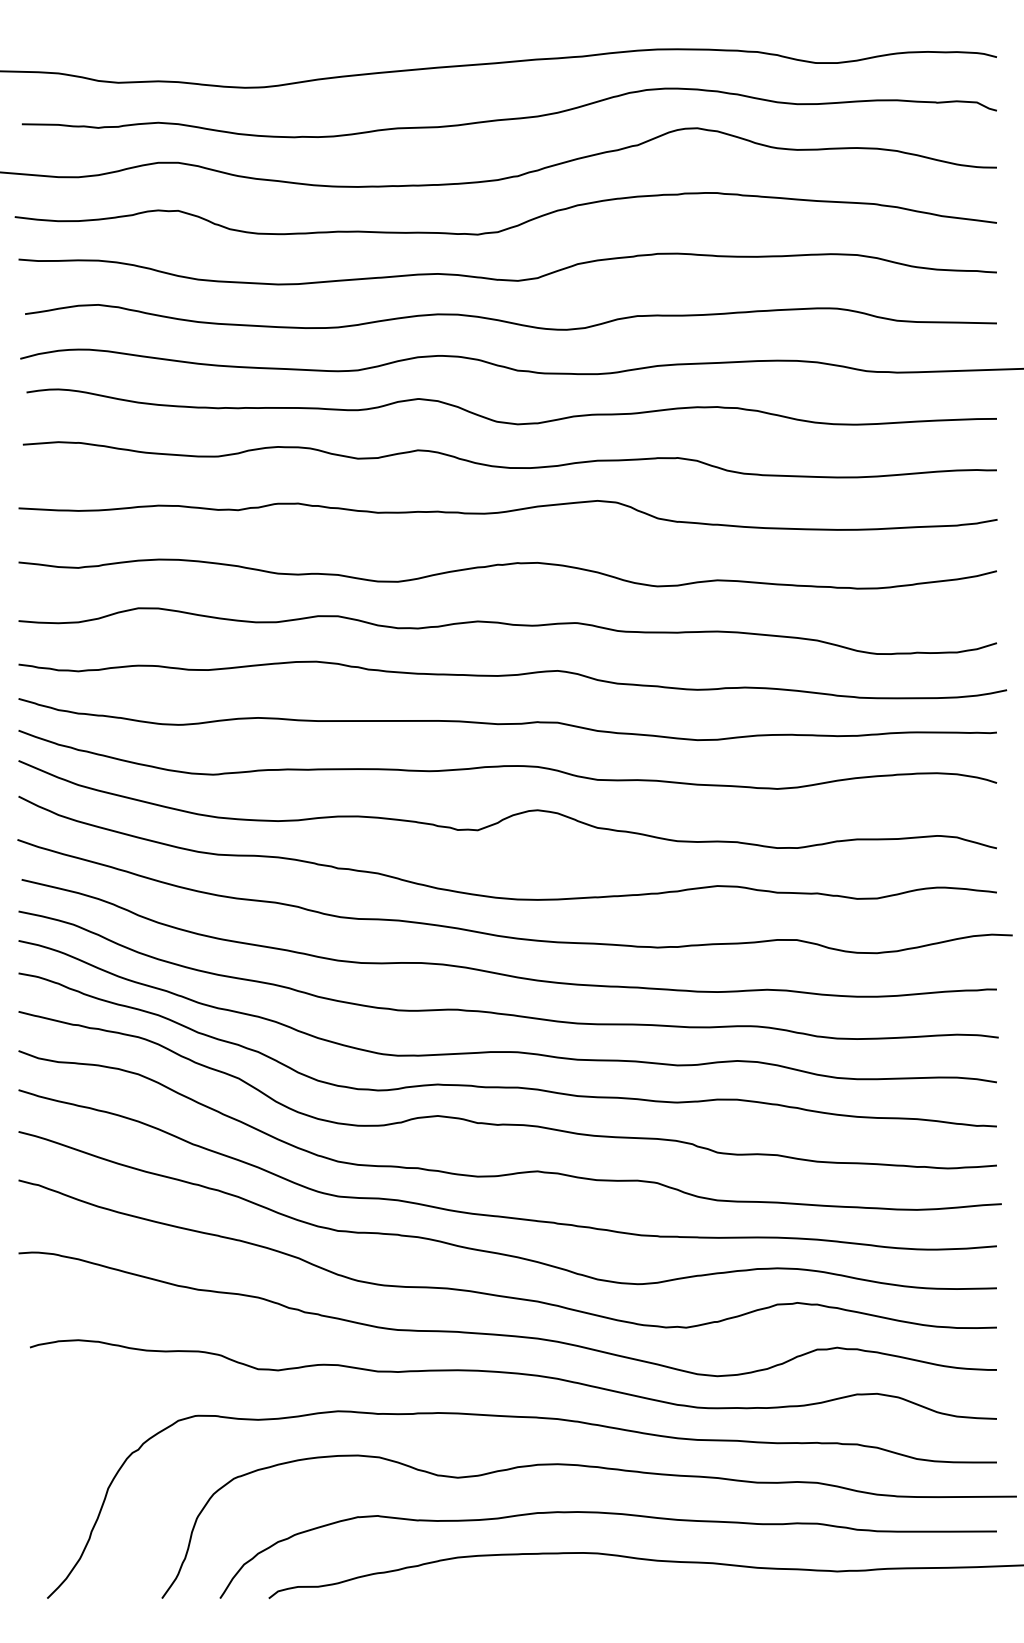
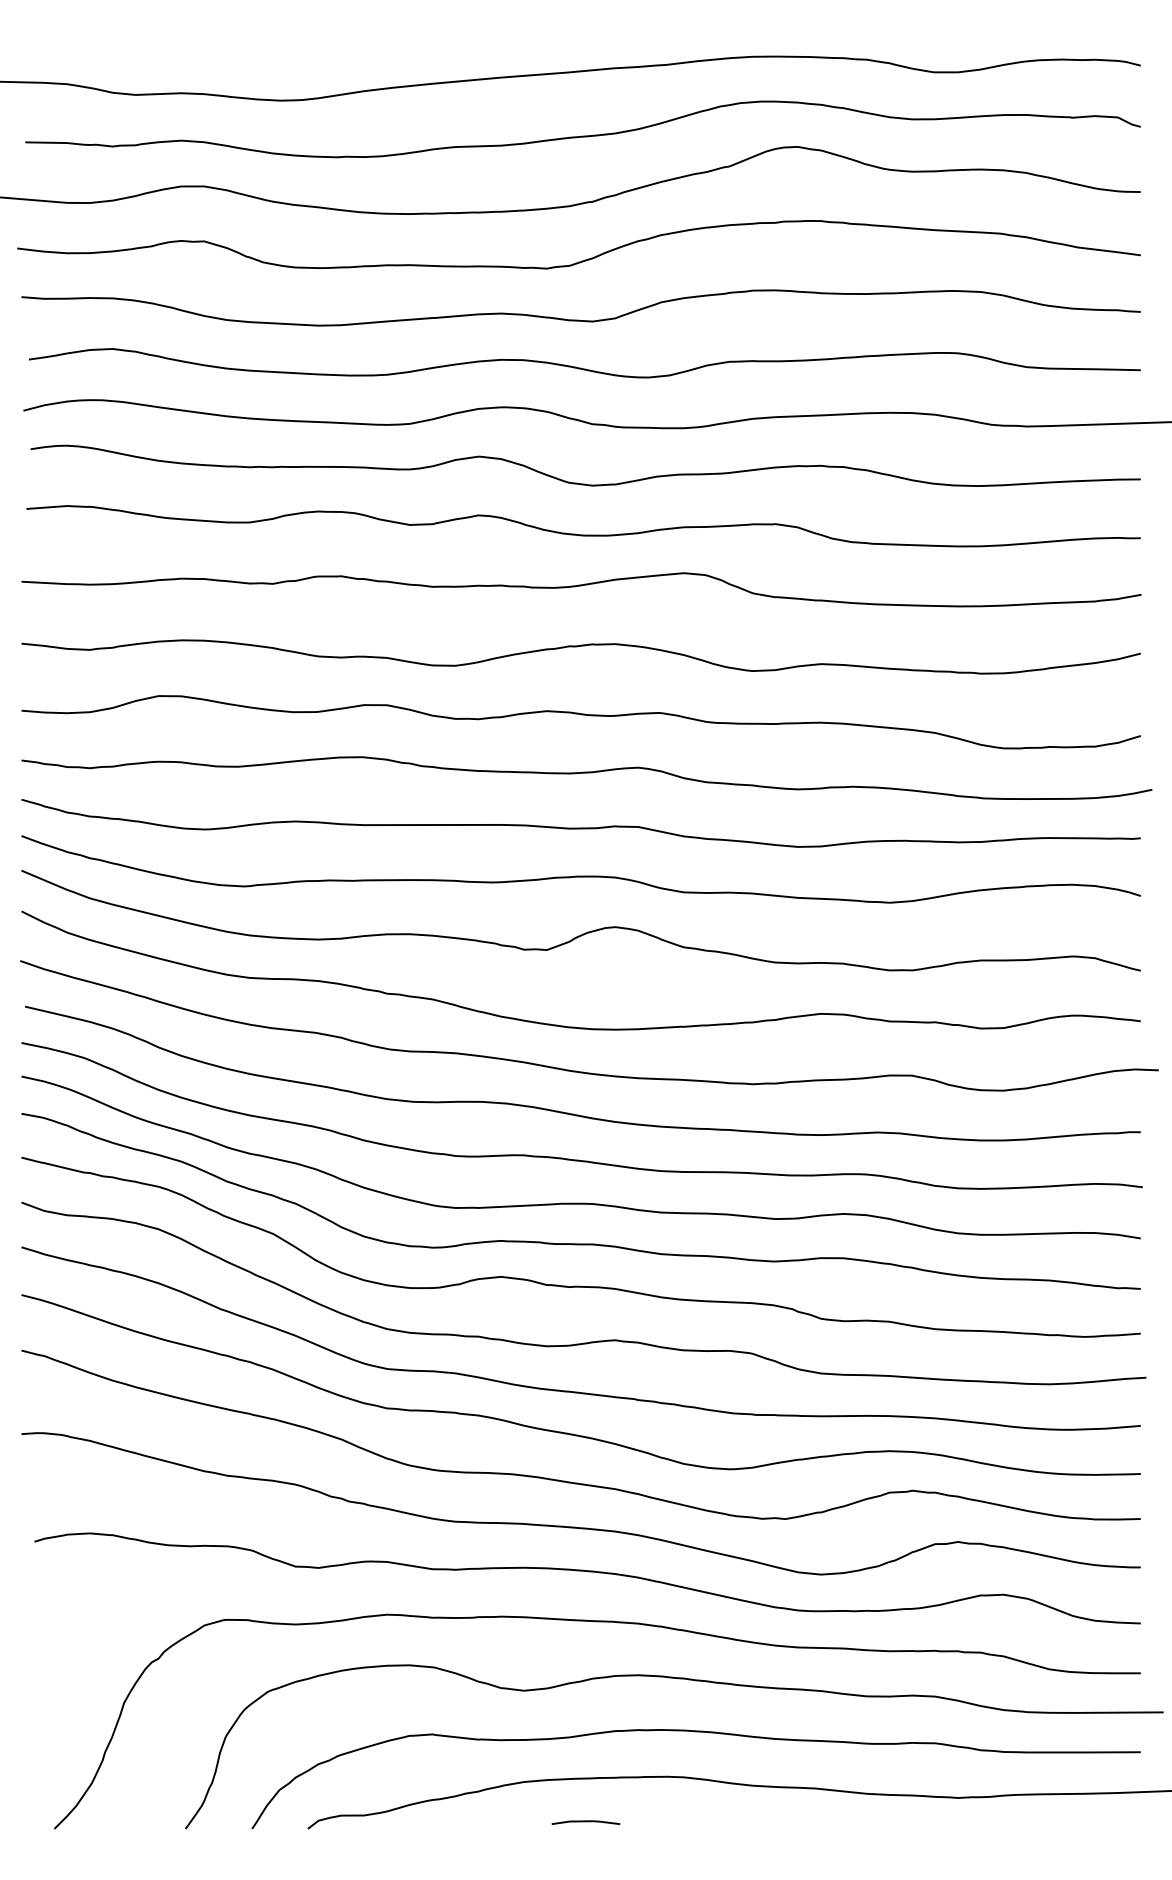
line: (511, 1592) -> (585, 1822), added

